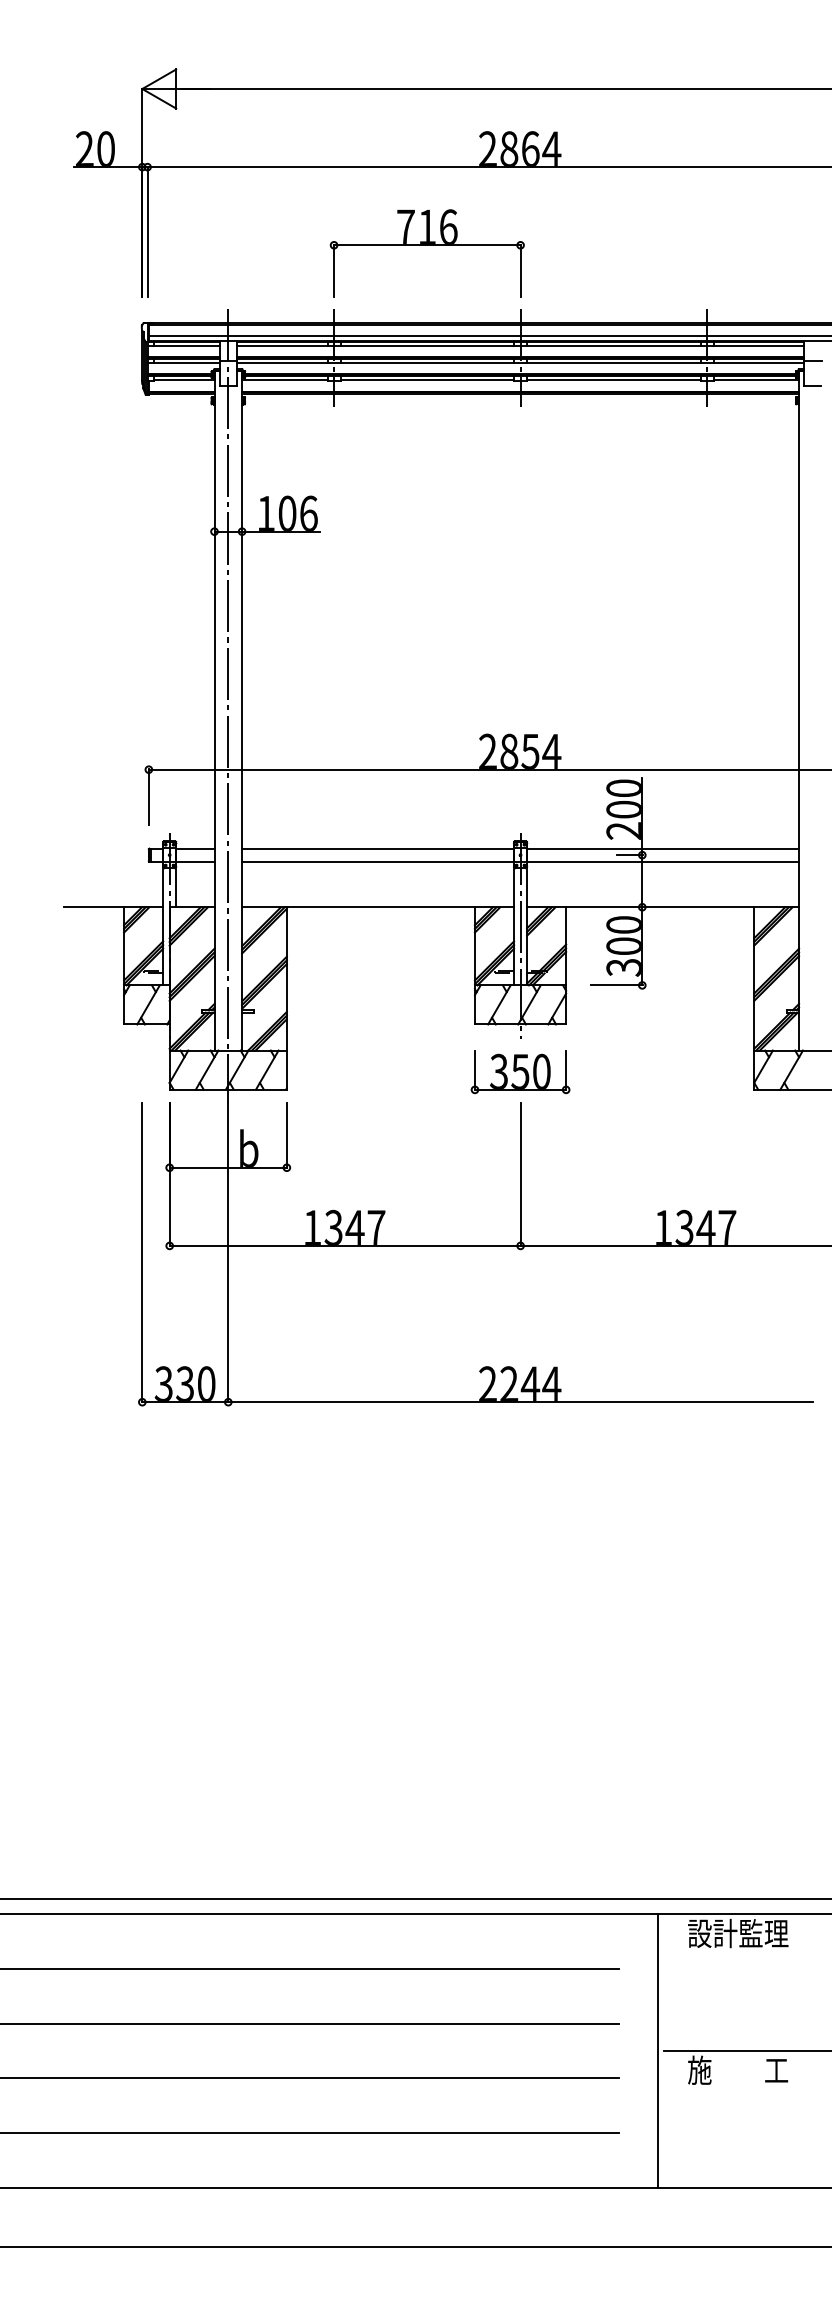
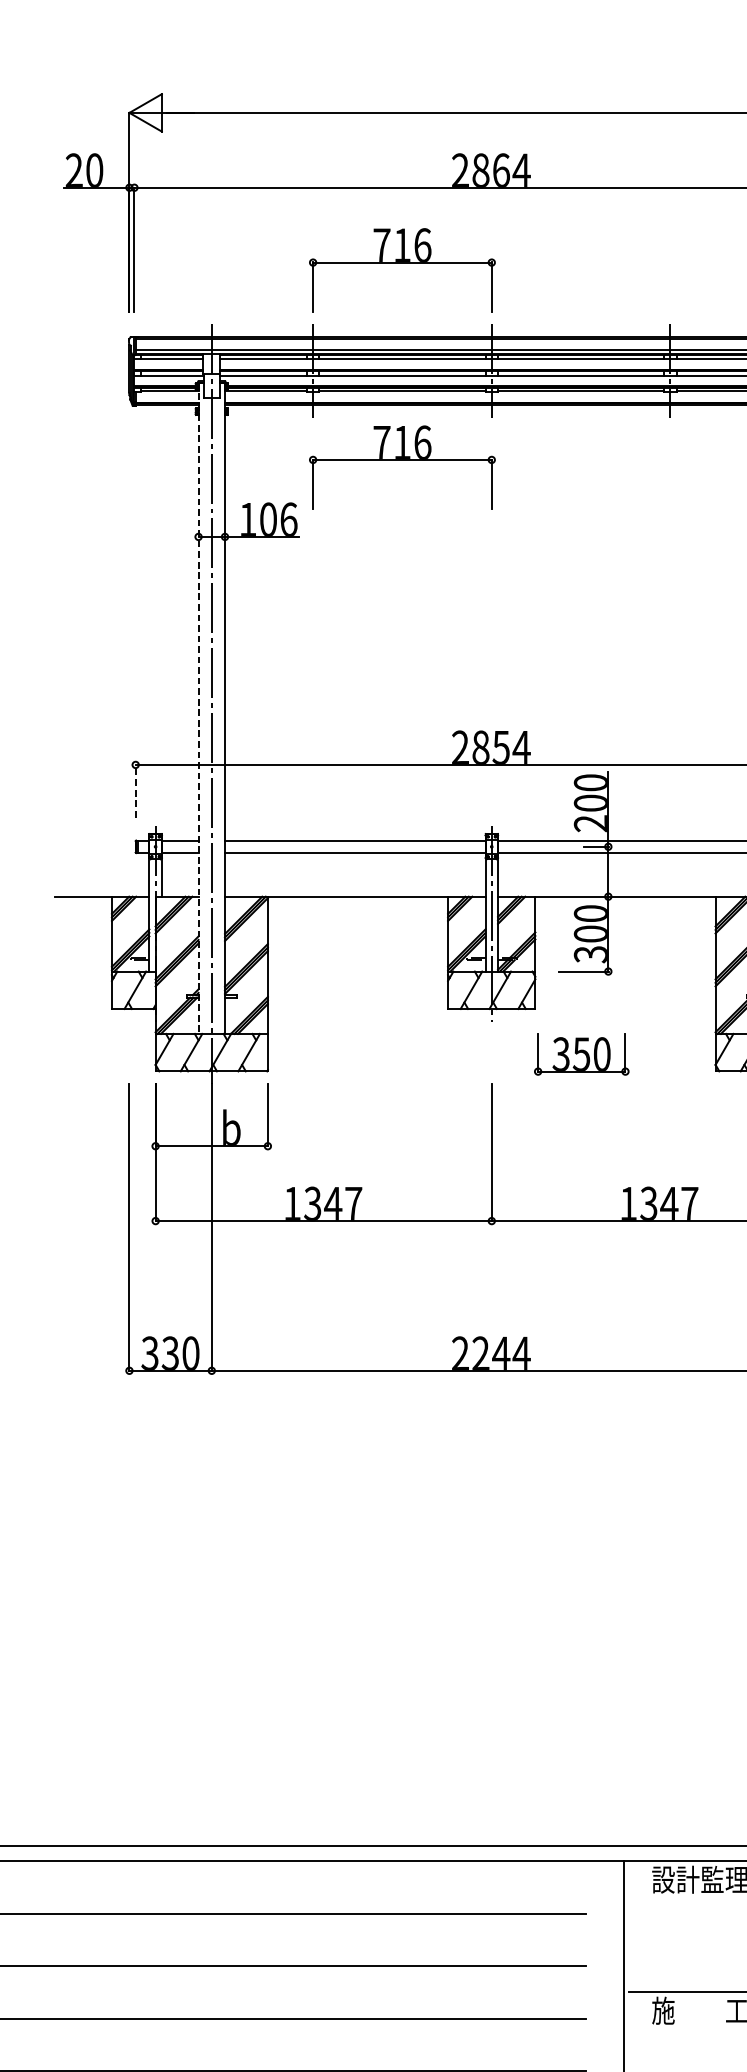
part: (426, 451) -> (401, 460), added
line: (214, 710) -> (198, 708), solid -> dashed
line: (148, 797) -> (135, 791), solid -> dashed
part: (520, 1072) -> (581, 1054), moved

